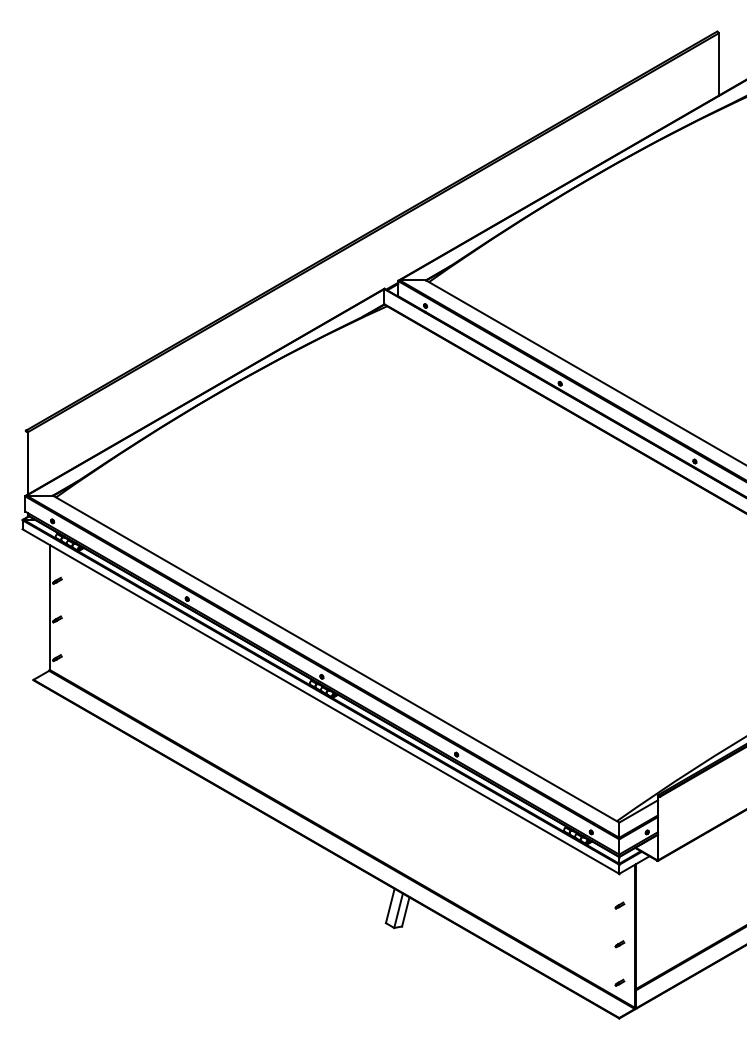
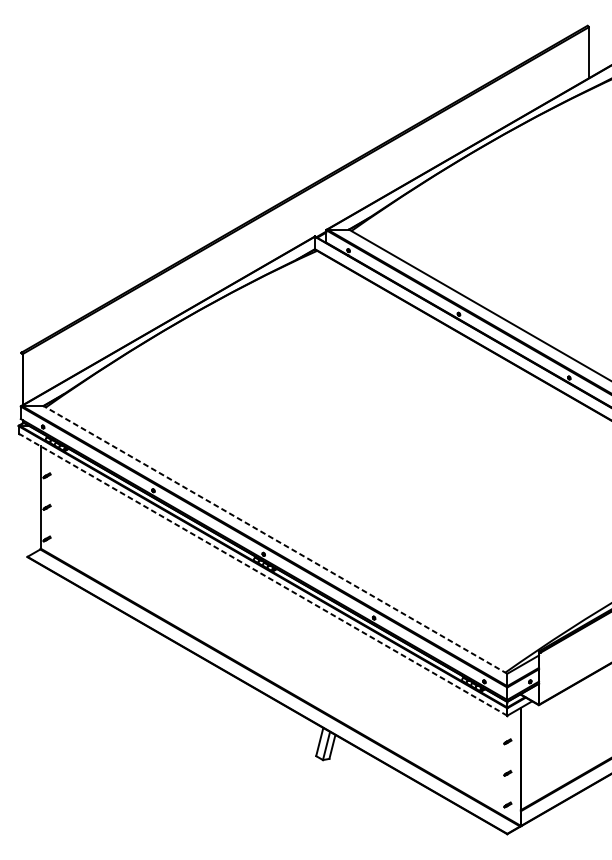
line: (336, 659) -> (275, 540), solid -> dashed
line: (320, 701) -> (262, 574), solid -> dashed

